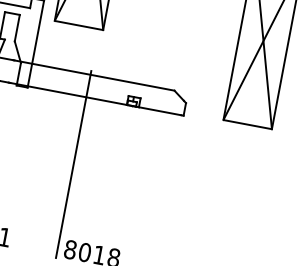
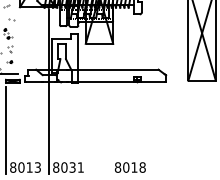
line: (72, 164) -> (110, 120), removed

